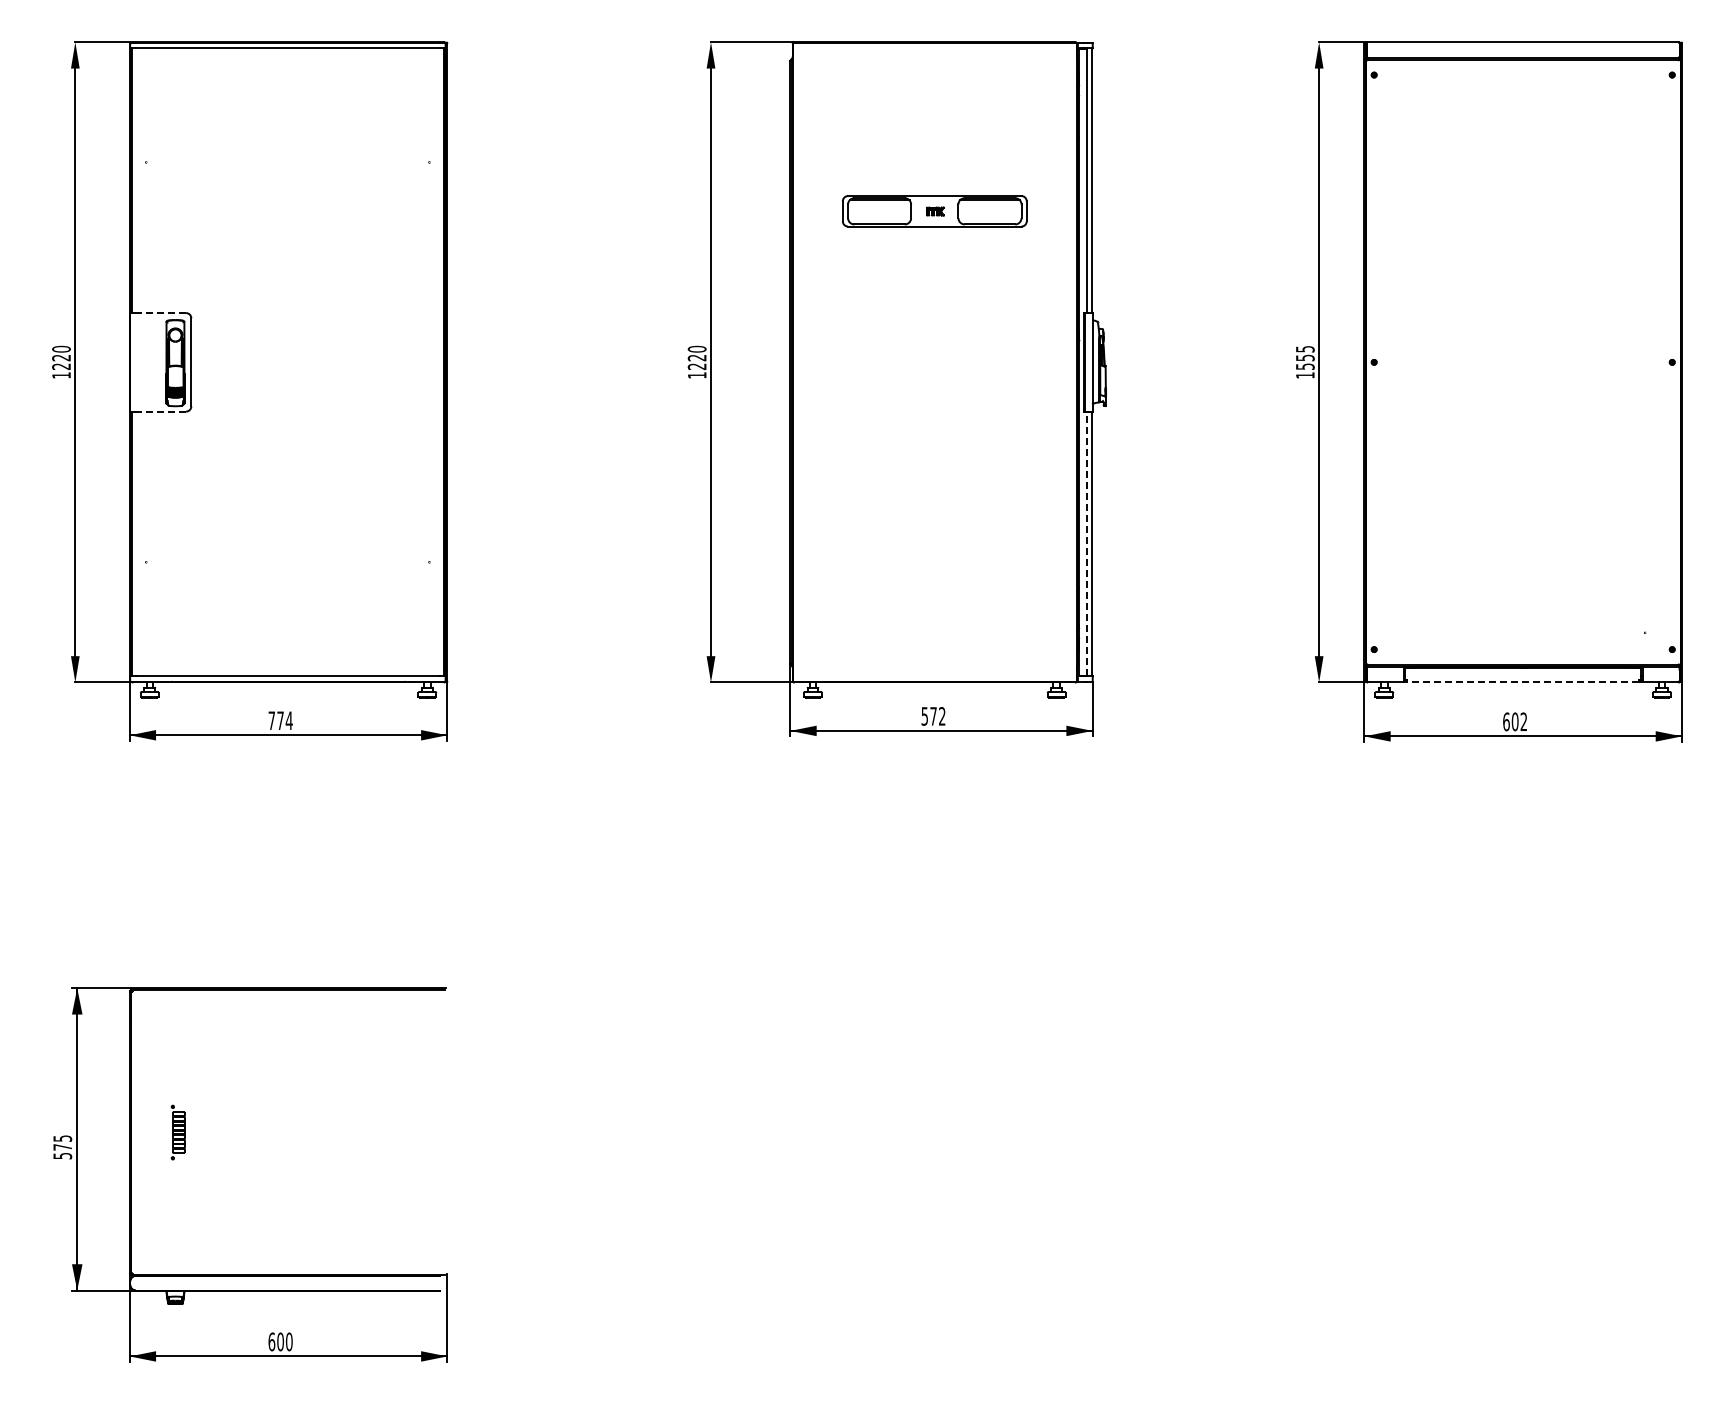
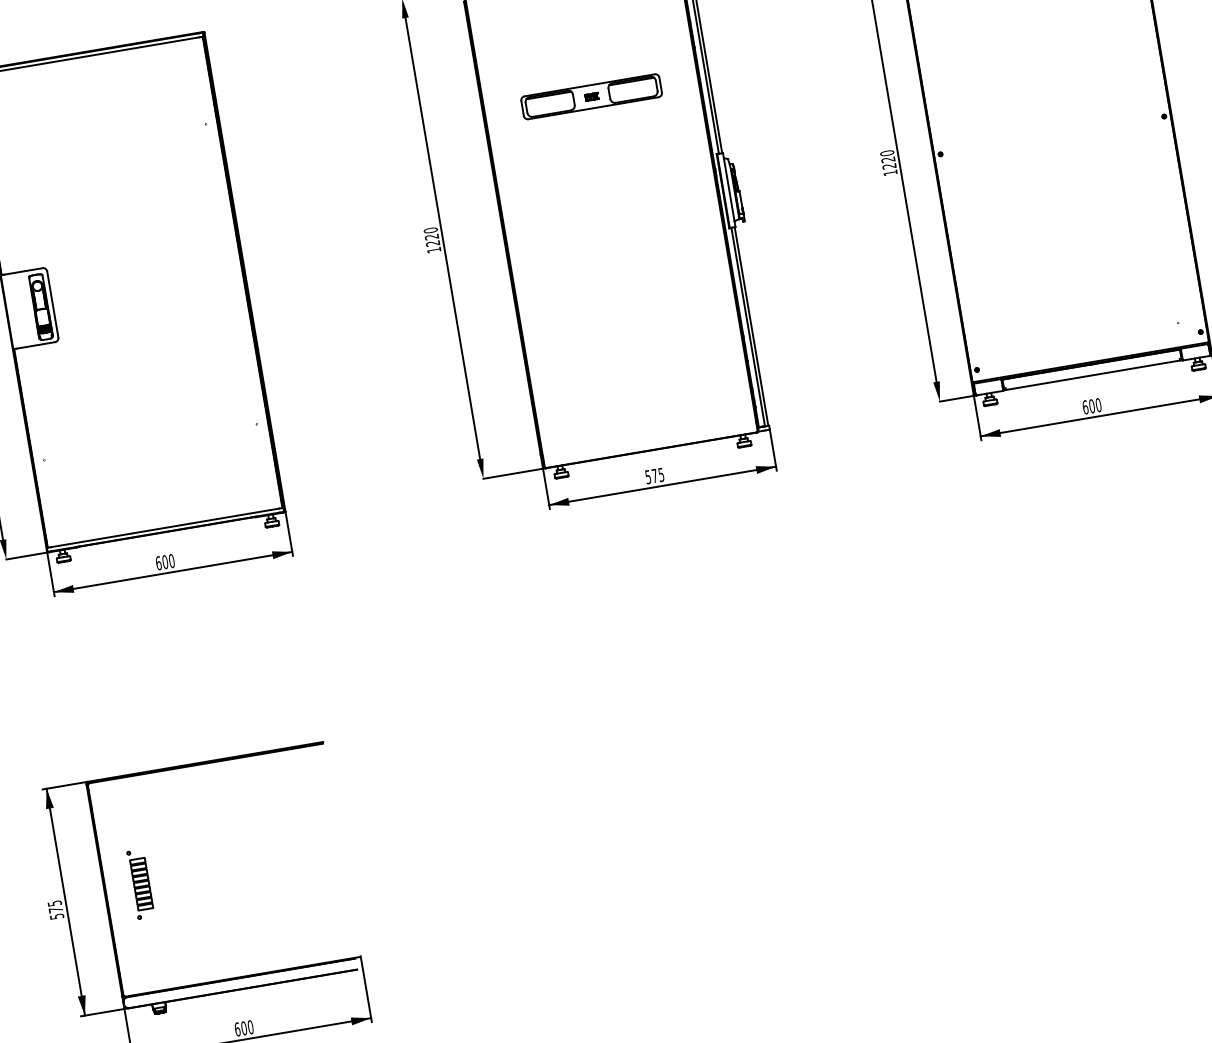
line: (160, 313) -> (23, 271), dashed -> solid
text: (1304, 357) -> (887, 159), 1555 -> 1220
line: (160, 411) -> (35, 345), dashed -> solid
line: (1087, 543) -> (748, 326), dashed -> solid
line: (1522, 681) -> (1092, 375), dashed -> solid
text: (942, 716) -> (661, 474), 572 -> 575
text: (280, 720) -> (165, 562), 774 -> 600
text: (1523, 721) -> (1098, 404), 602 -> 600
part: (177, 1132) -> (140, 884), size x1.67

